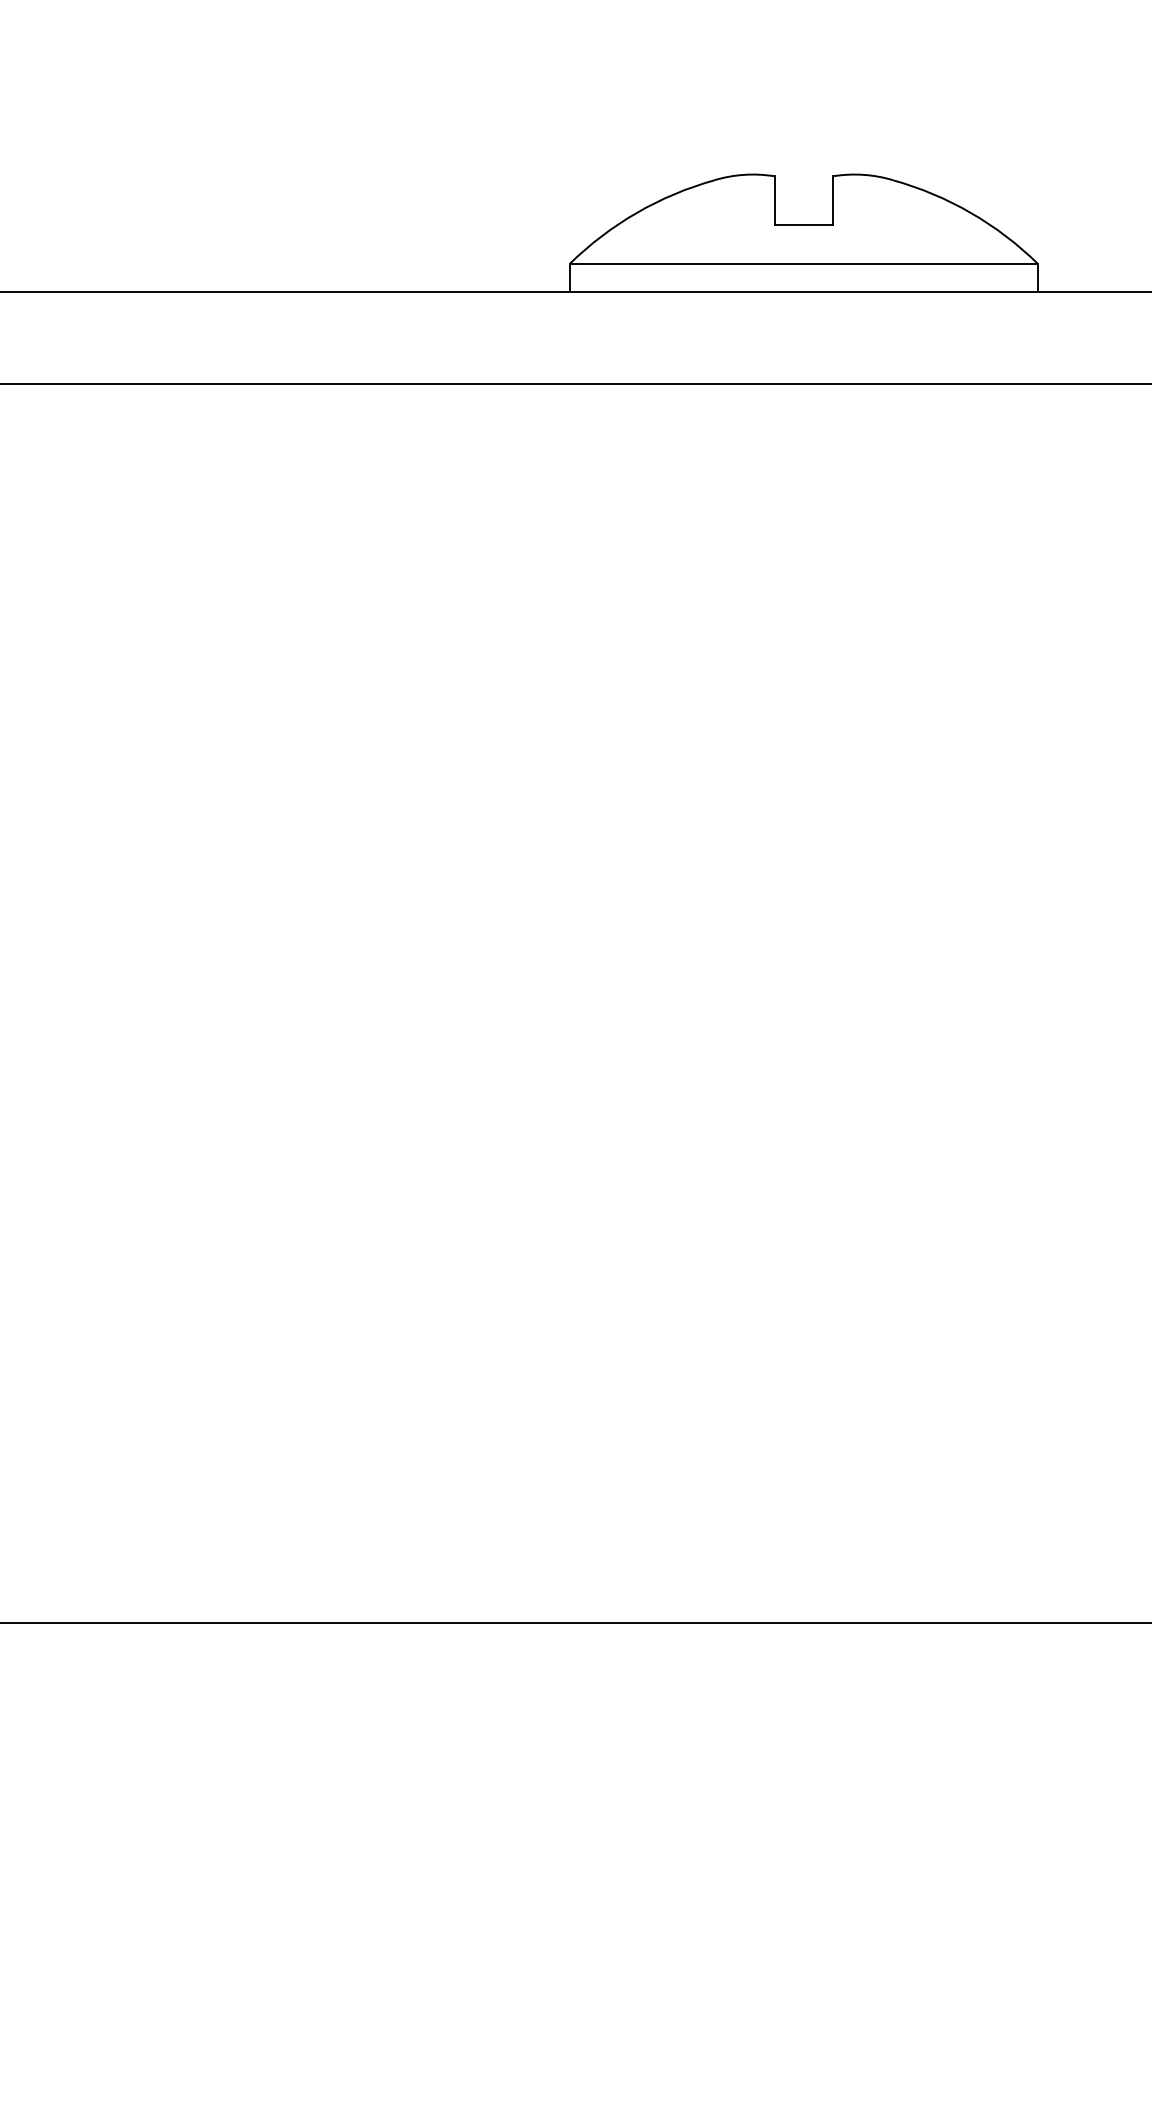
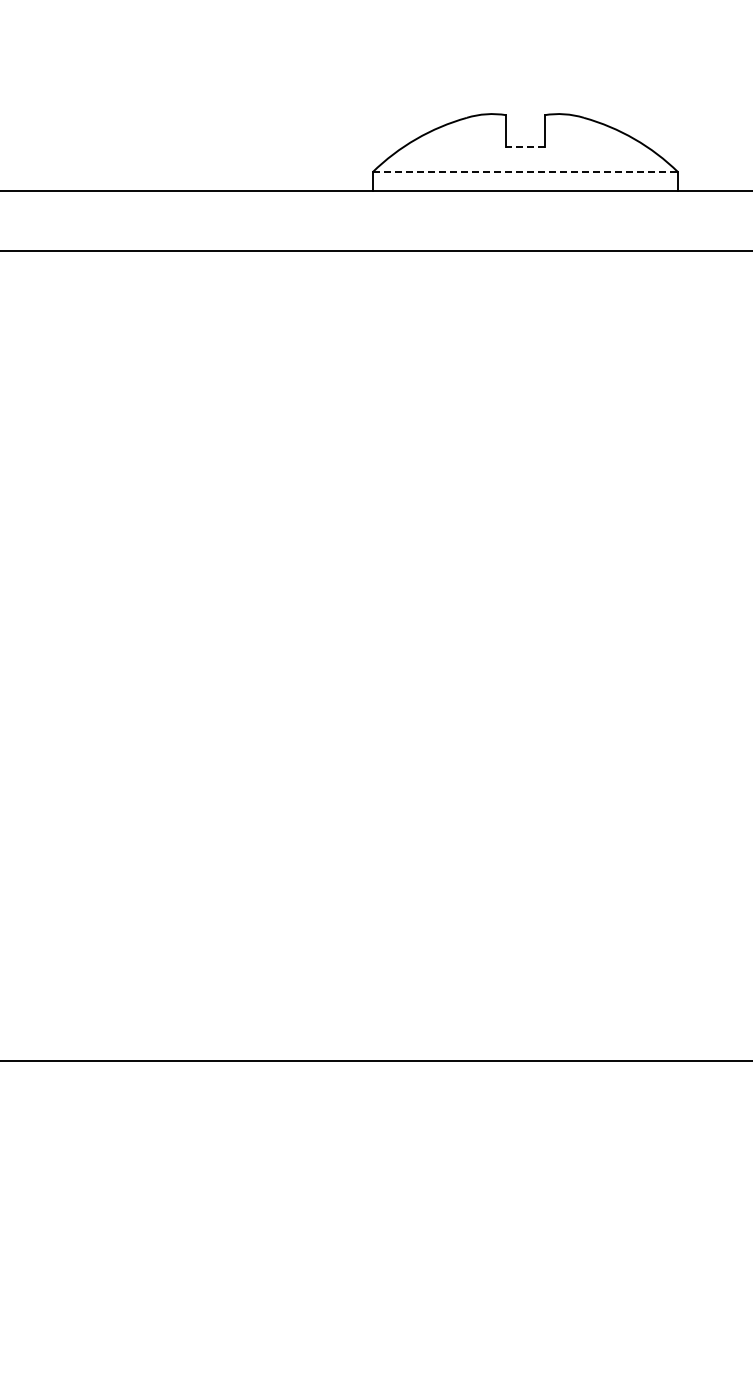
line: (802, 224) -> (524, 146), solid -> dashed
line: (803, 263) -> (525, 172), solid -> dashed

